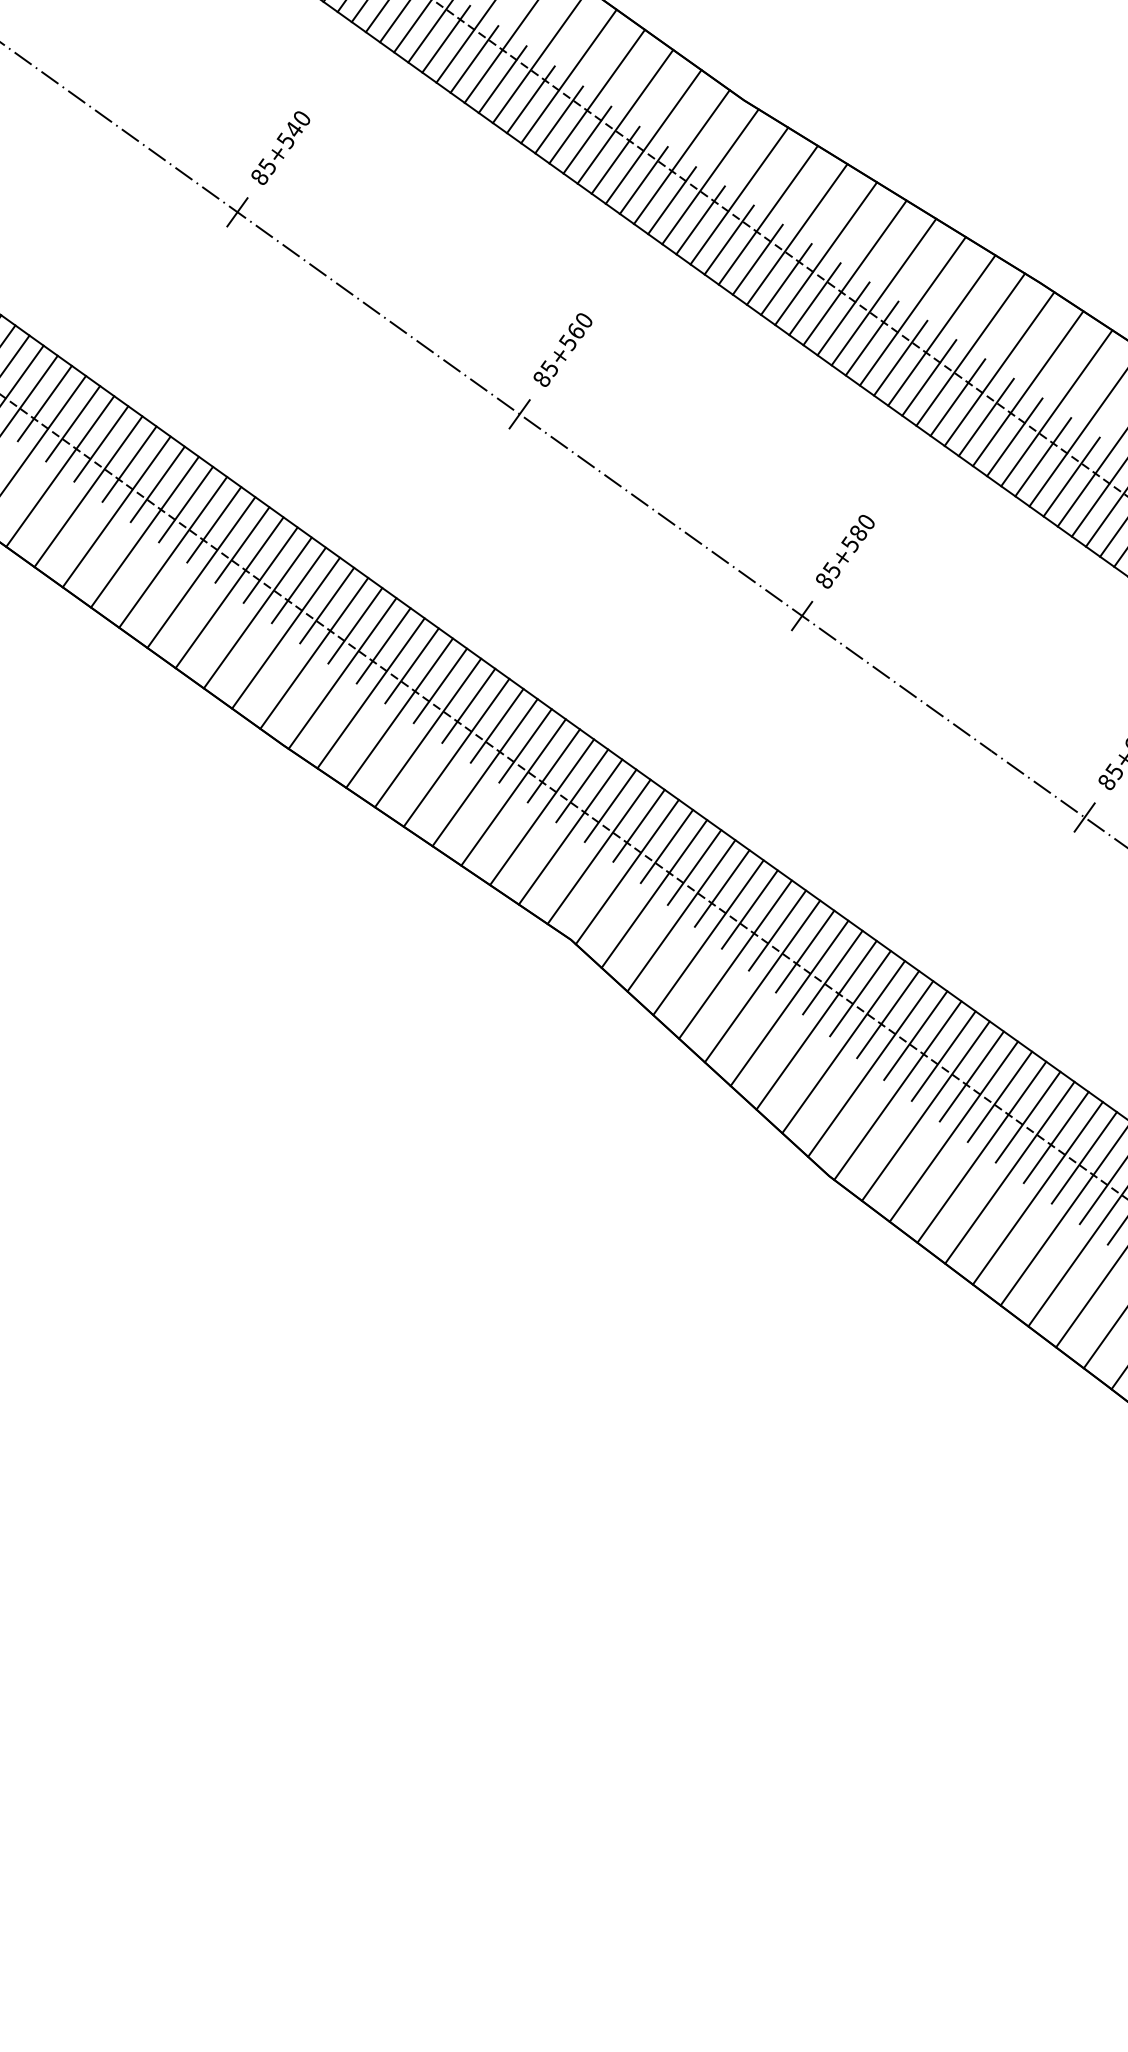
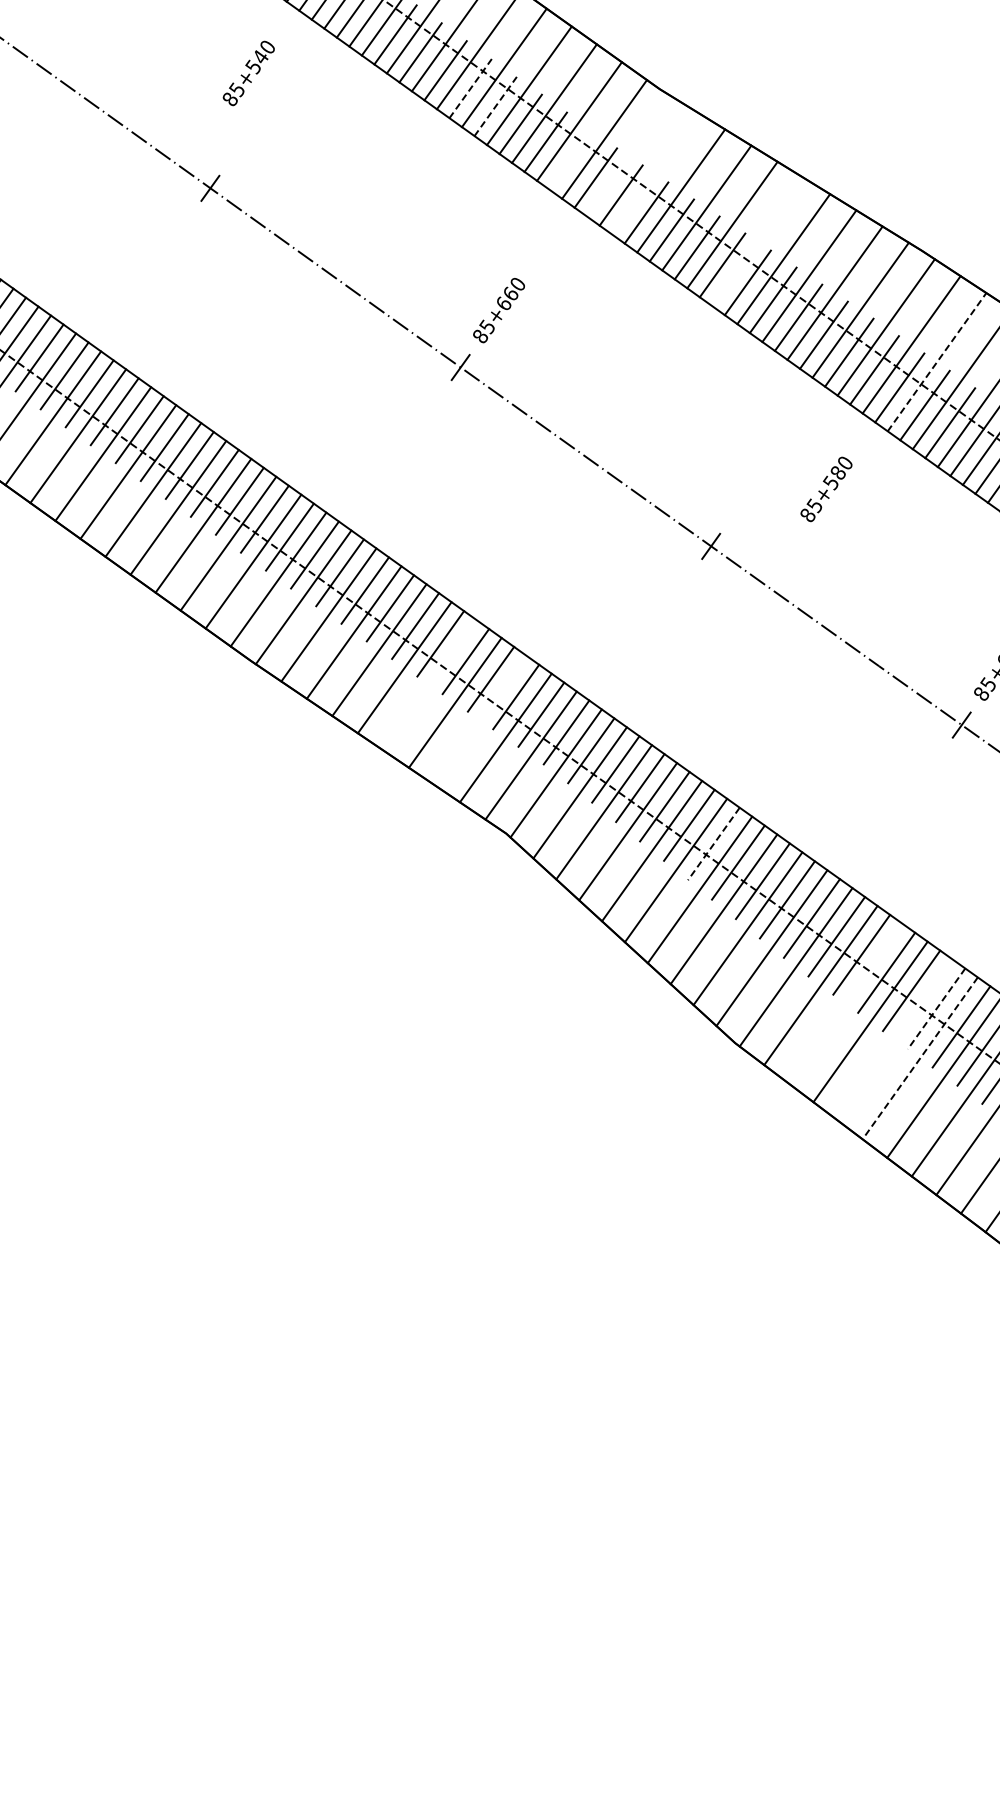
line: (530, 99) -> (470, 88), solid -> dashed
line: (558, 119) -> (495, 106), solid -> dashed
text: (280, 148) -> (248, 73), moved
line: (710, 176) -> (629, 156), removed
line: (643, 179) -> (570, 159), removed
line: (739, 195) -> (655, 173), removed
line: (854, 273) -> (757, 242), removed
text: (567, 342) -> (503, 303), 85+560 -> 85+660
line: (1057, 408) -> (937, 362), solid -> dashed
text: (845, 551) -> (826, 489), moved
line: (484, 772) -> (429, 685), removed
line: (542, 812) -> (480, 720), removed
line: (804, 952) -> (713, 844), solid -> dashed
line: (953, 1131) -> (845, 1003), removed
line: (1056, 1137) -> (936, 1008), solid -> dashed
line: (1009, 1172) -> (895, 1039), removed
line: (1037, 1193) -> (919, 1058), solid -> dashed

